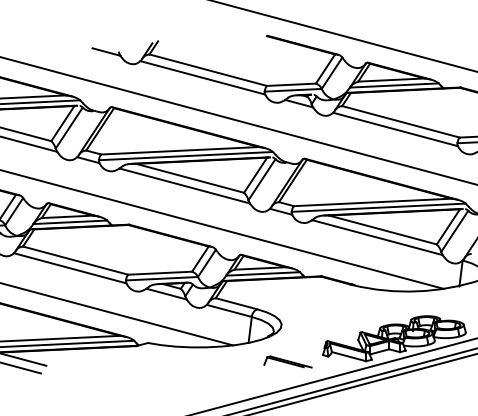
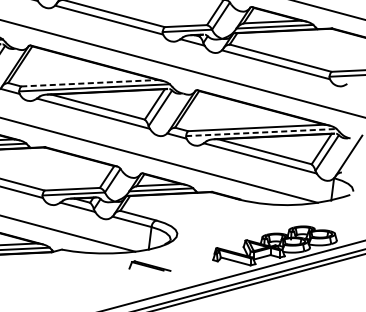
line: (180, 150) -> (89, 83), solid -> dashed
line: (379, 207) -> (262, 132), solid -> dashed
part: (287, 361) -> (149, 265), moved

